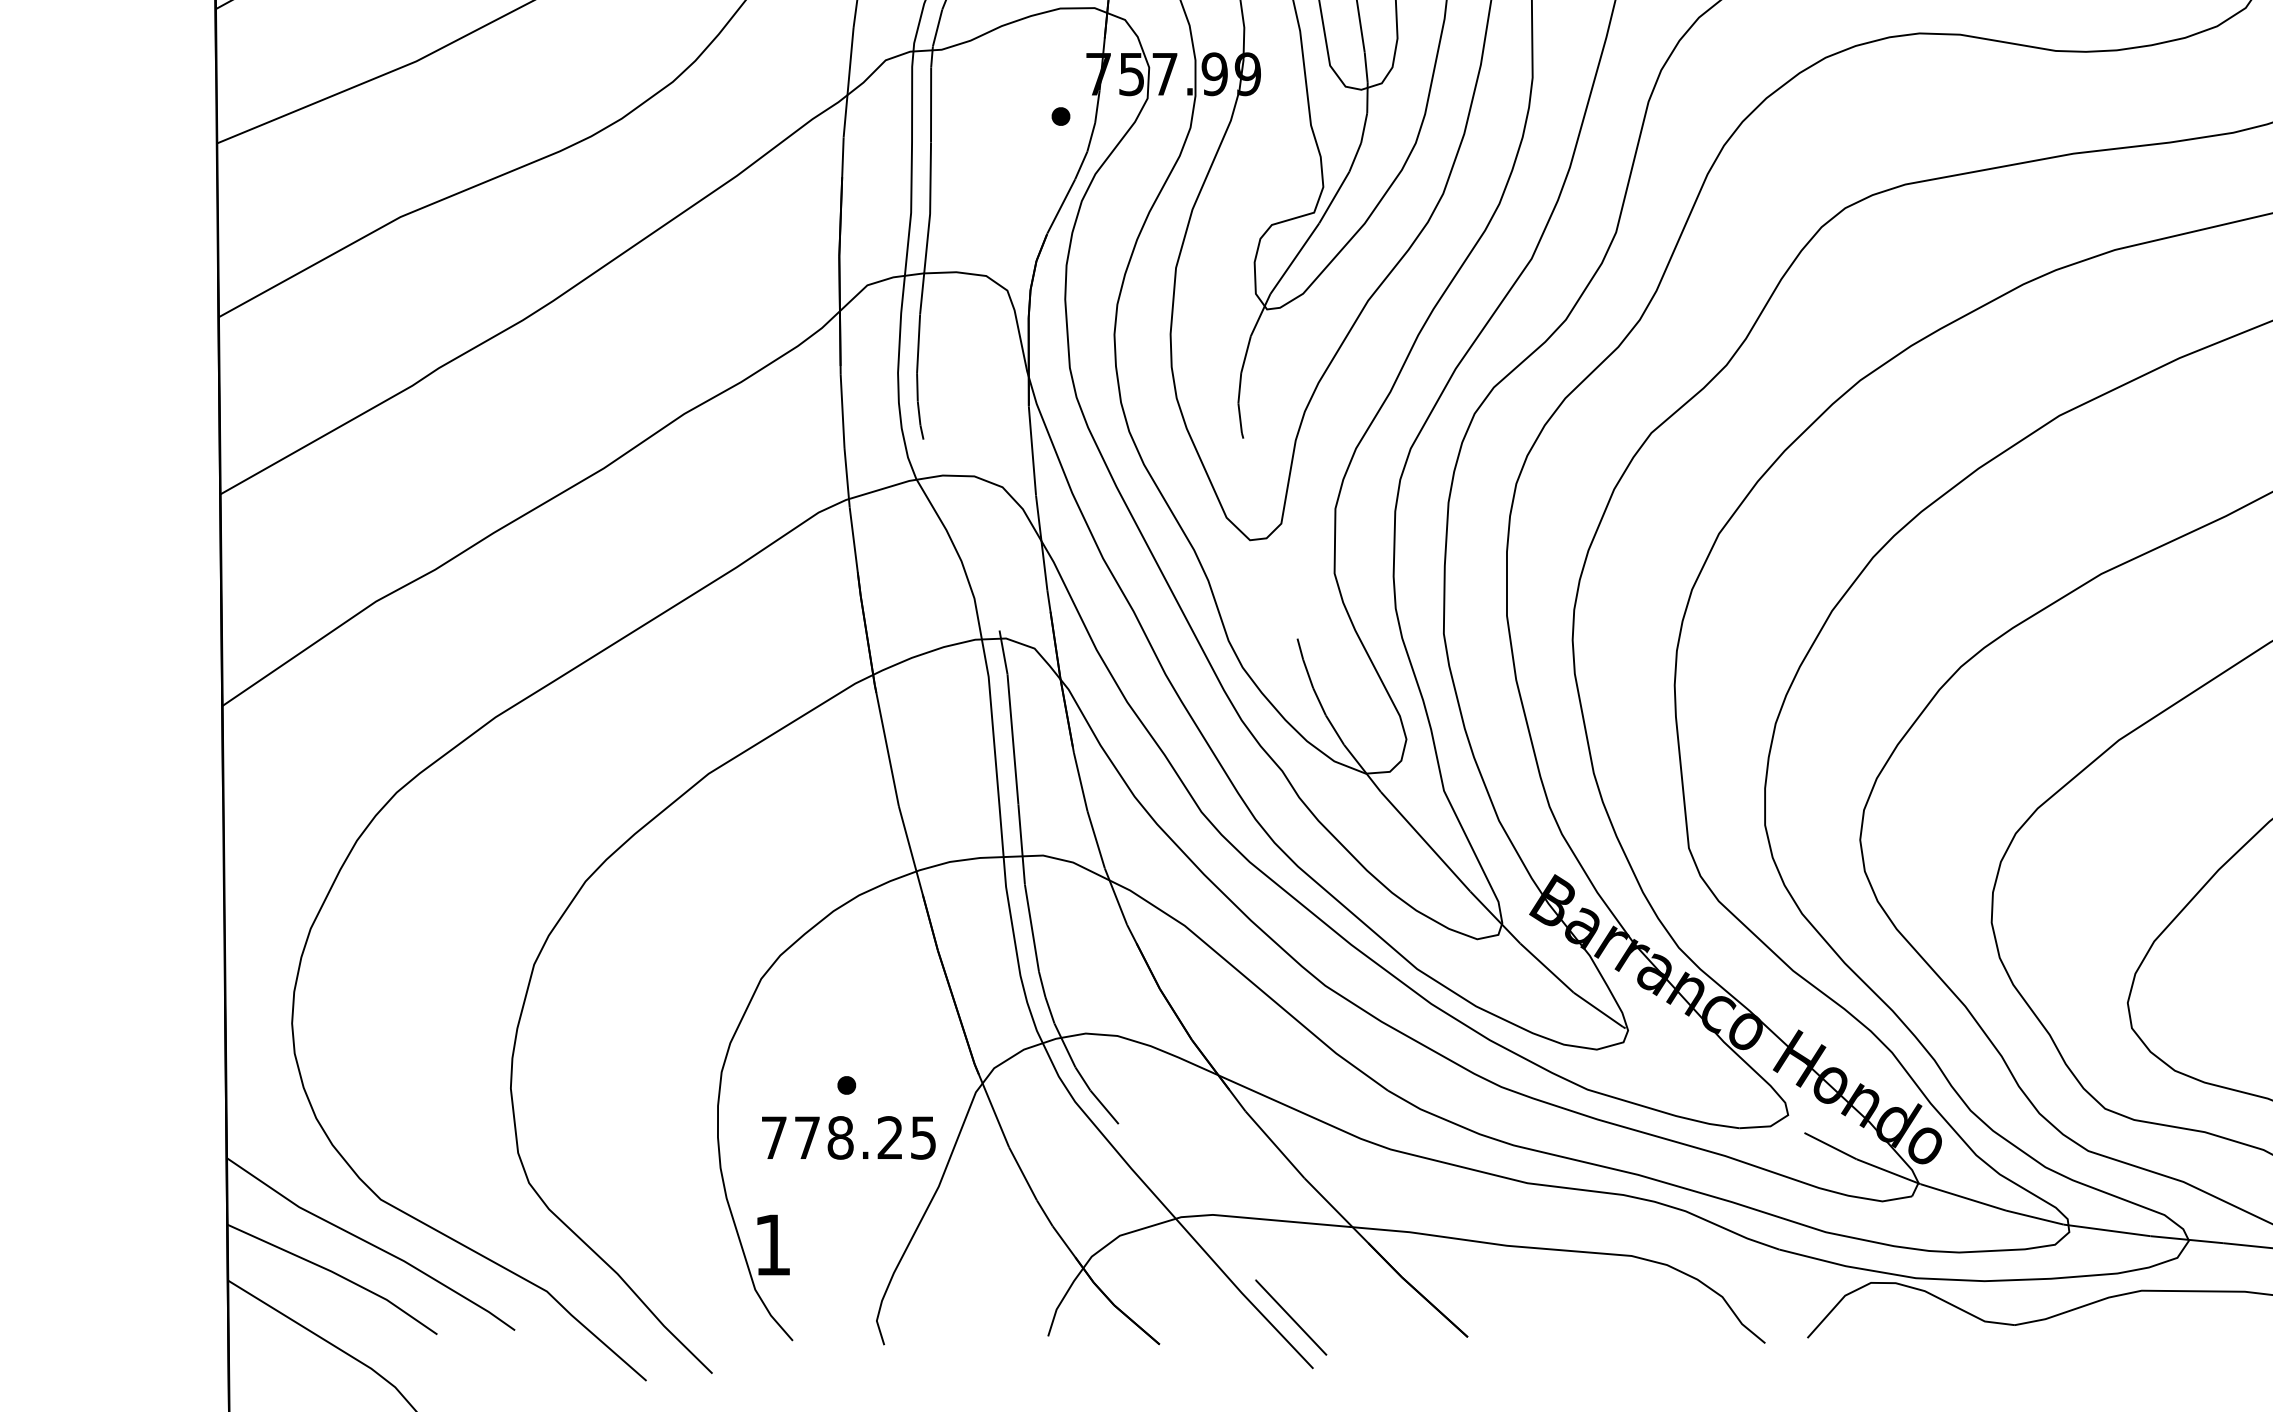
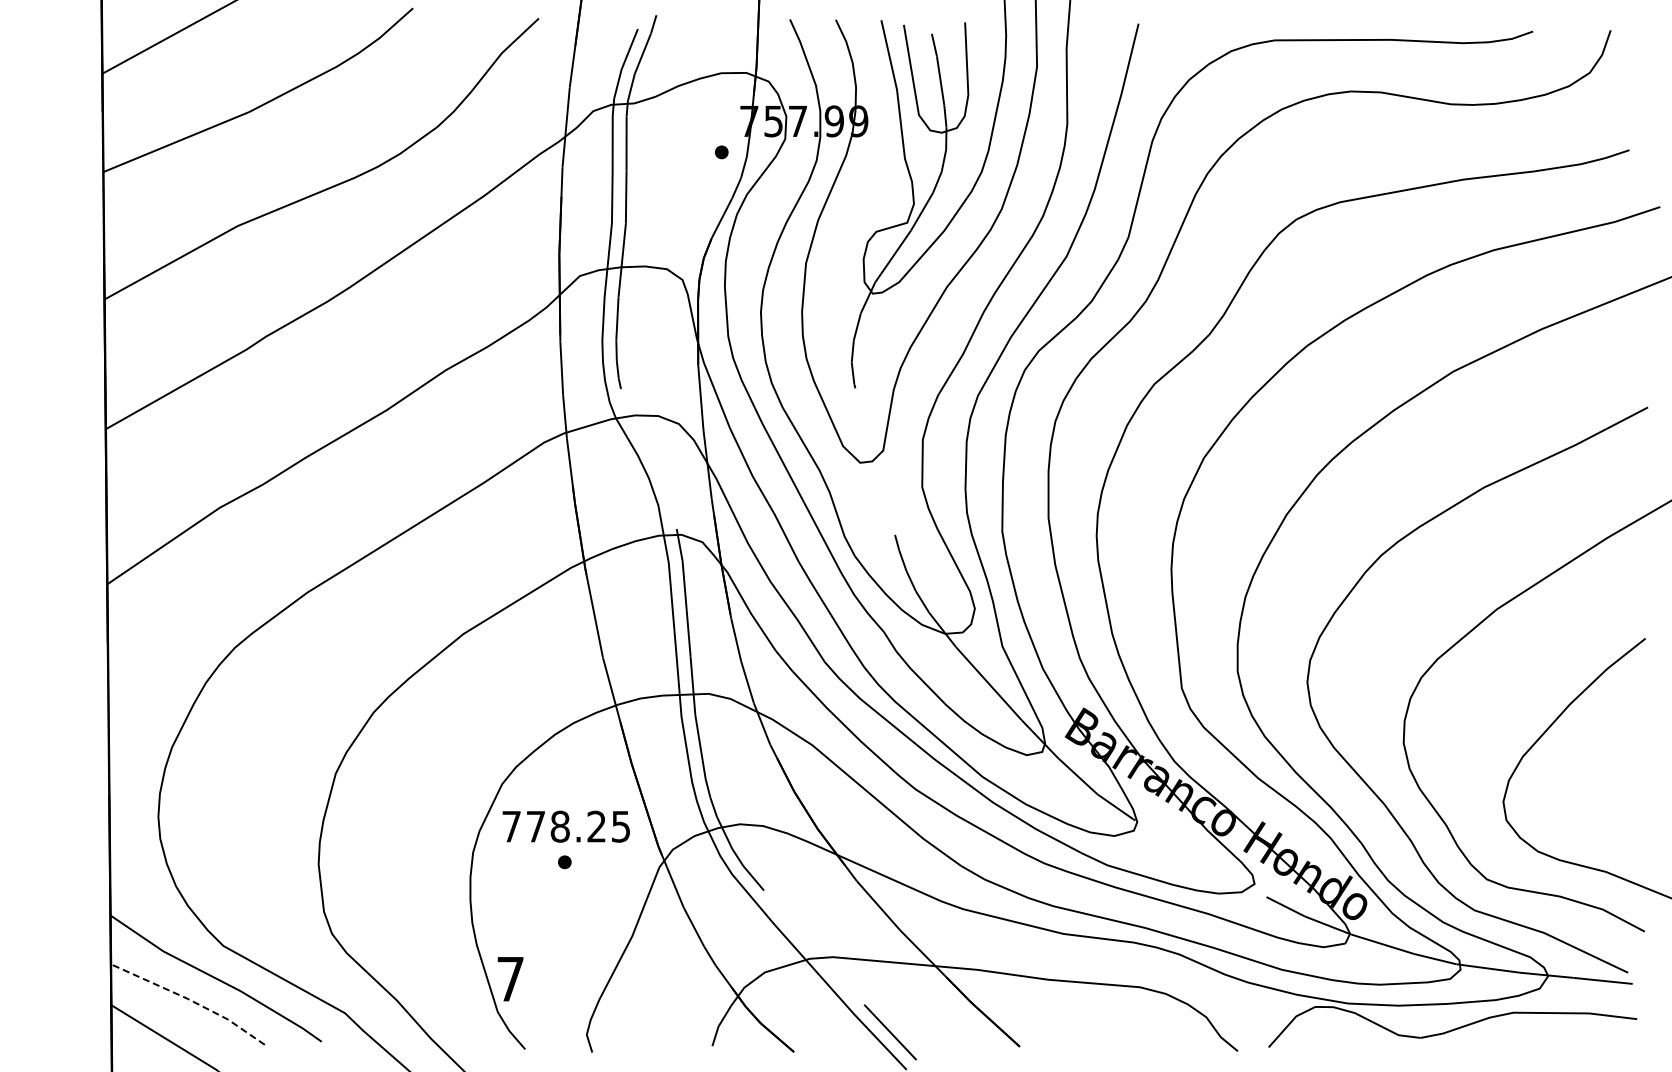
text: (847, 1137) -> (565, 826), moved
text: (772, 1245) -> (510, 979), 1 -> 7
line: (334, 1272) -> (189, 999), solid -> dashed

